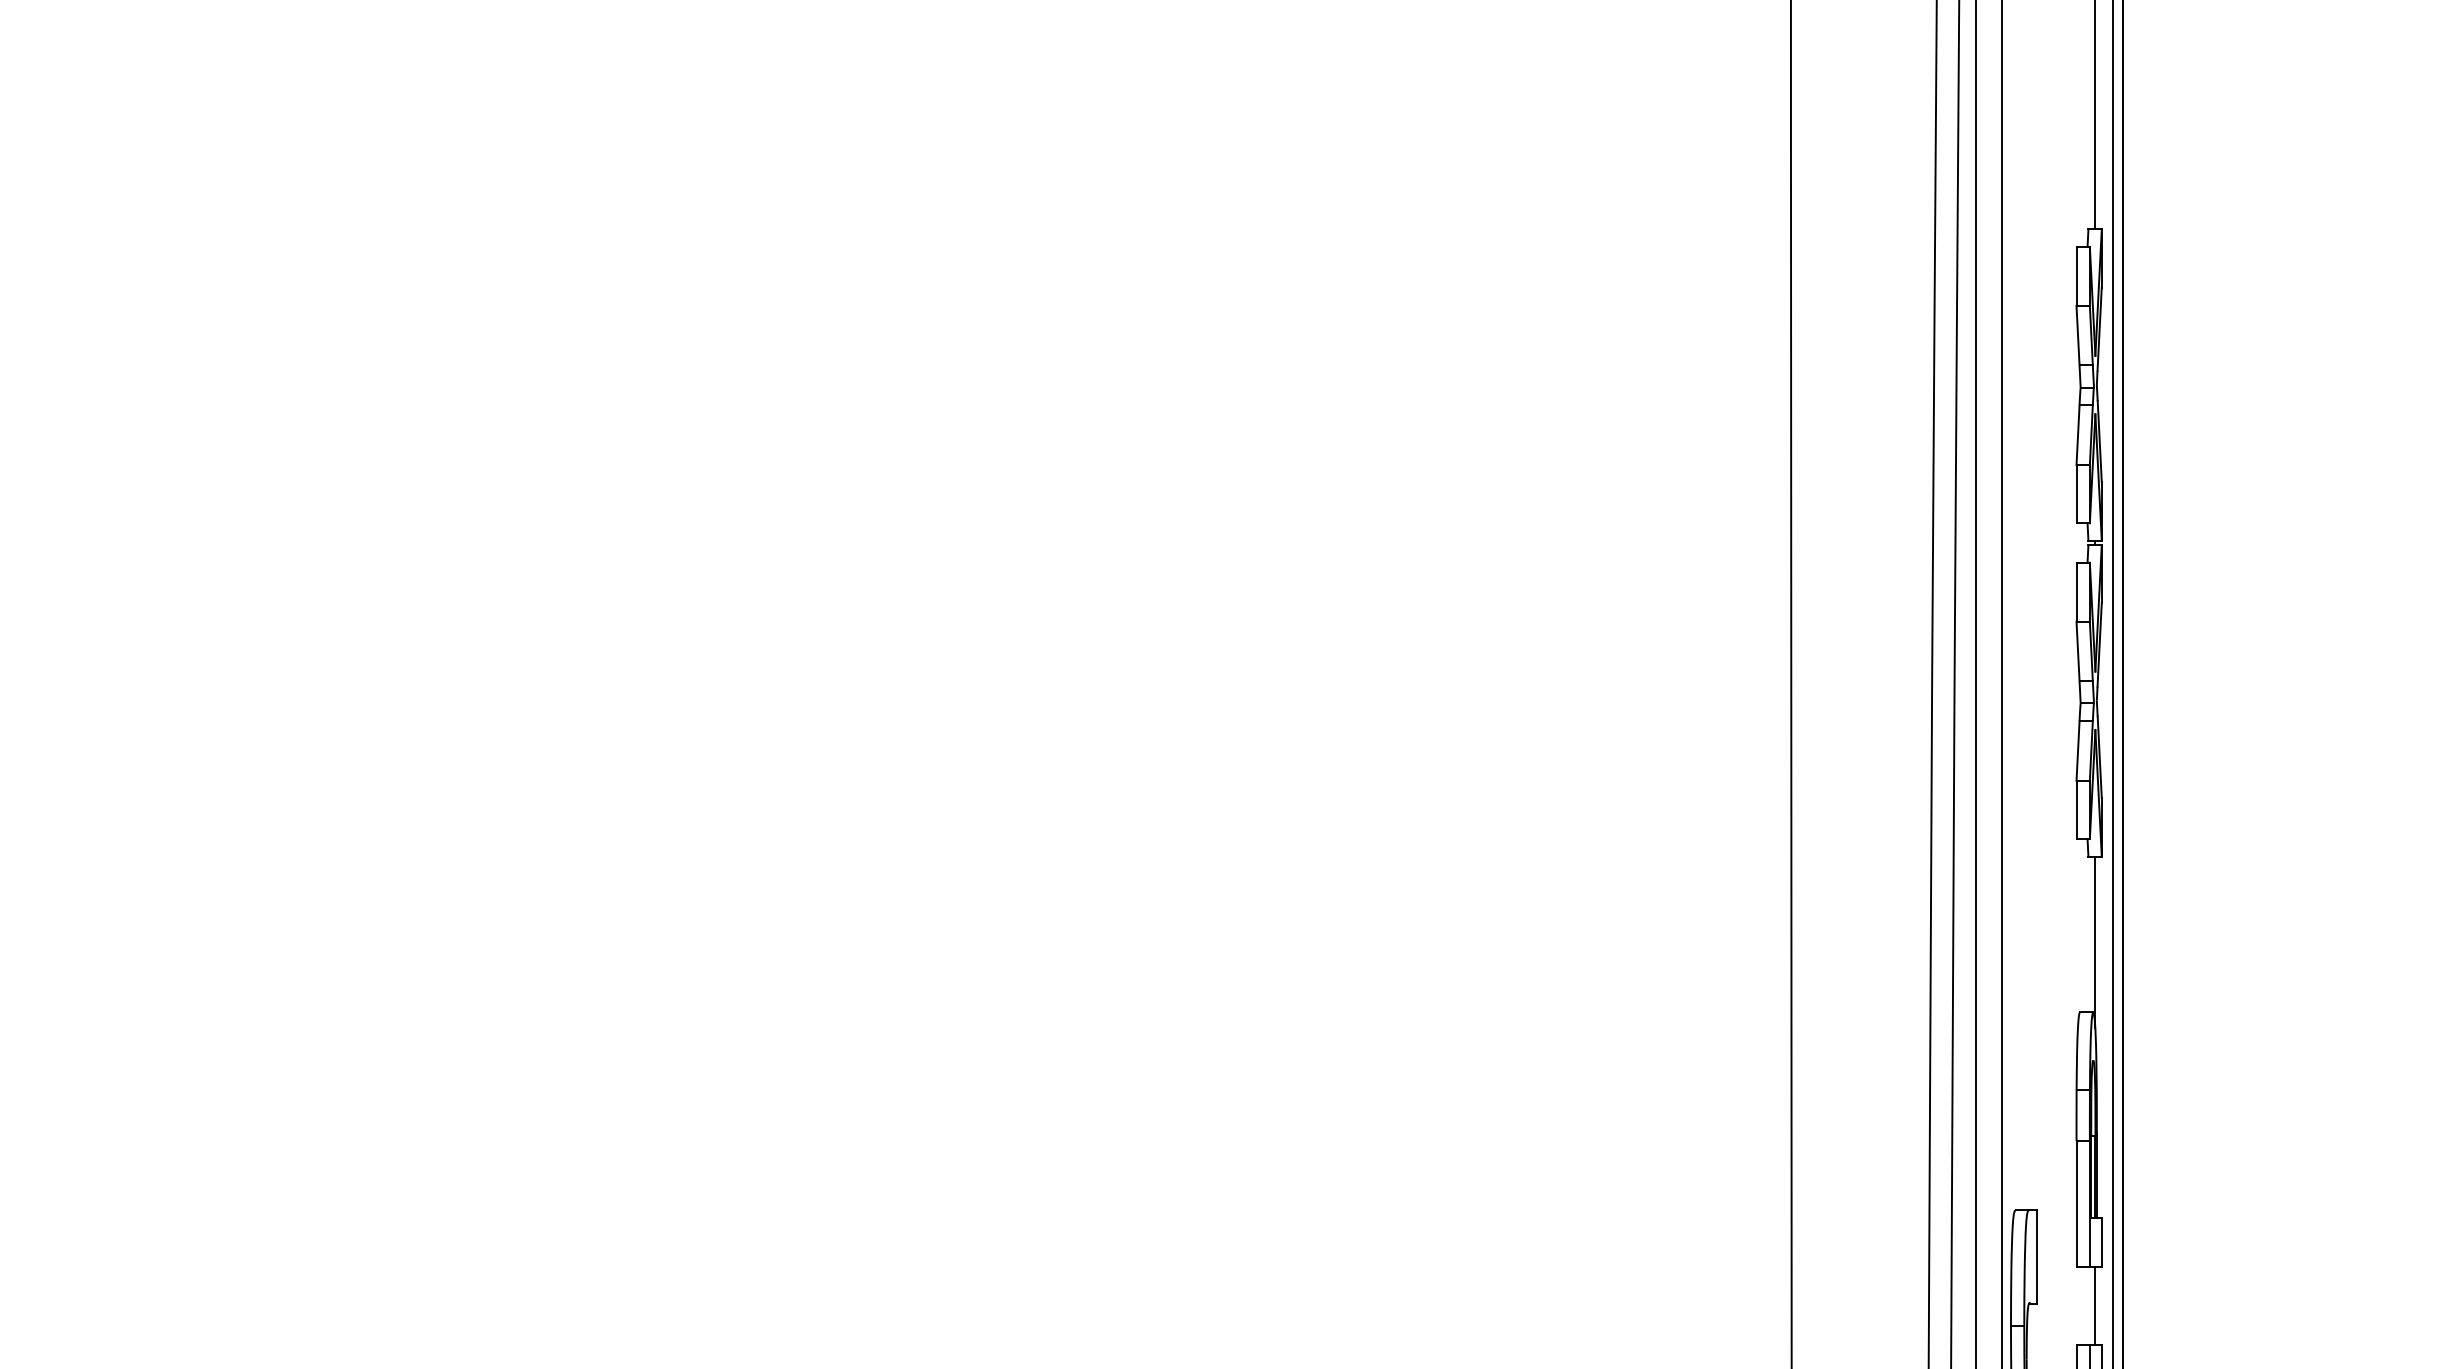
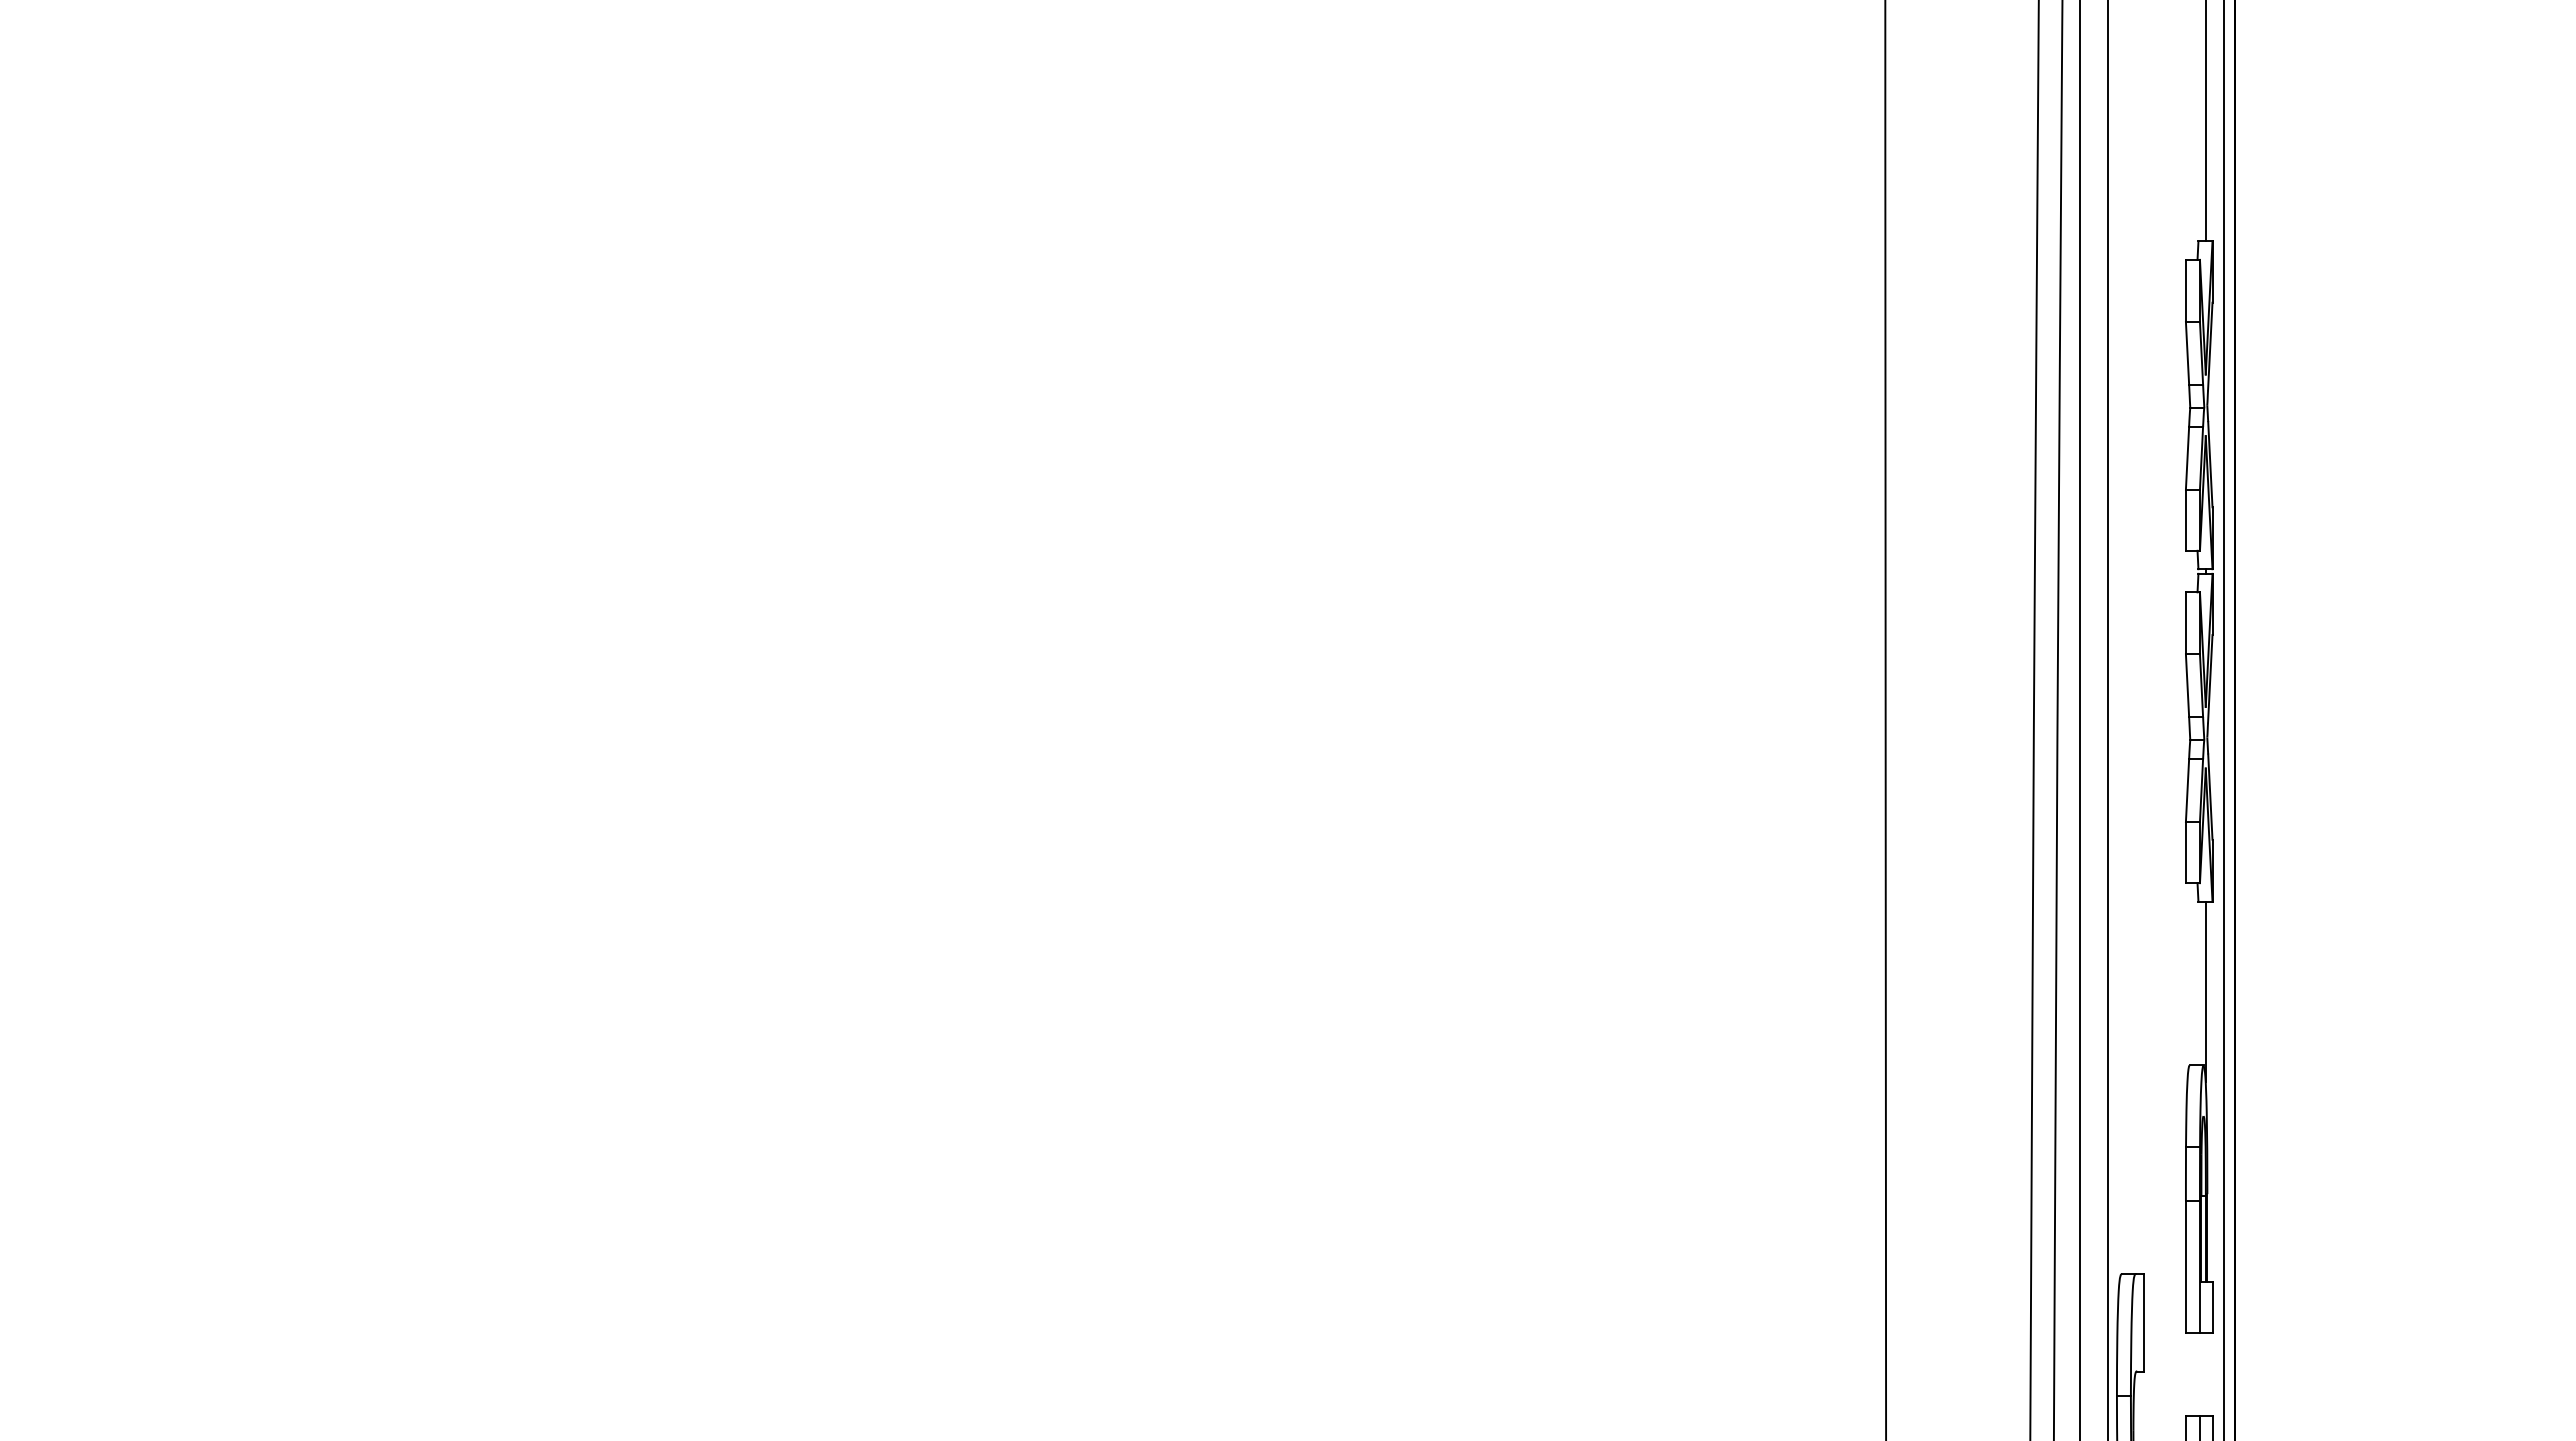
line: (2095, 1305) -> (2205, 1374), removed

